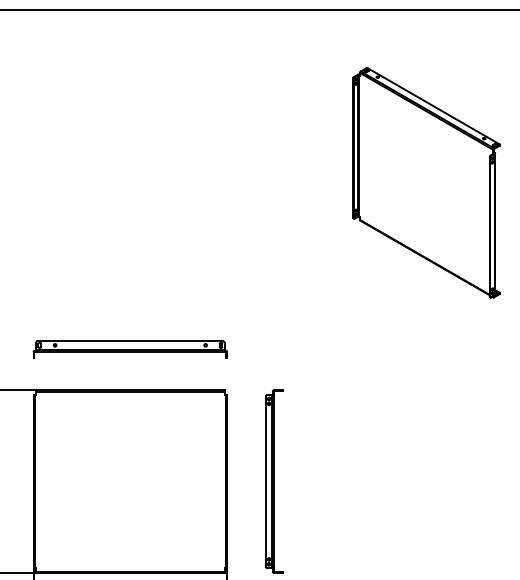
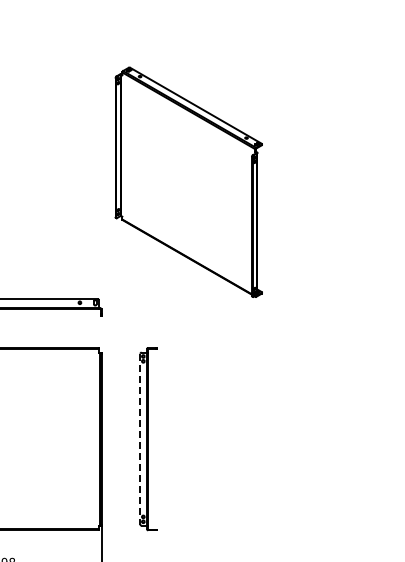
part: (426, 182) -> (188, 181), moved
line: (266, 482) -> (140, 439), solid -> dashed

